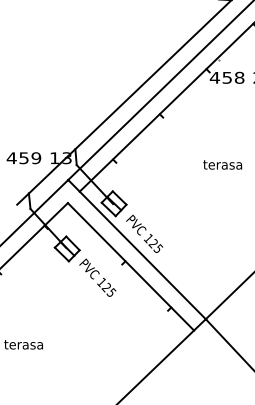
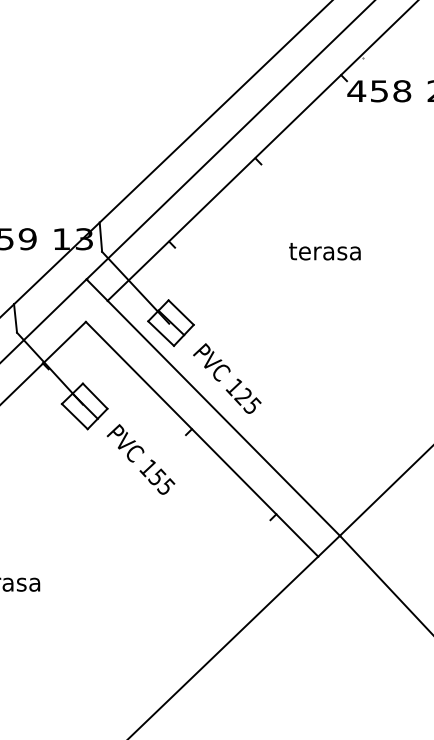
text: (222, 164) -> (324, 250), moved
text: (106, 287) -> (156, 477), 125 -> 155

